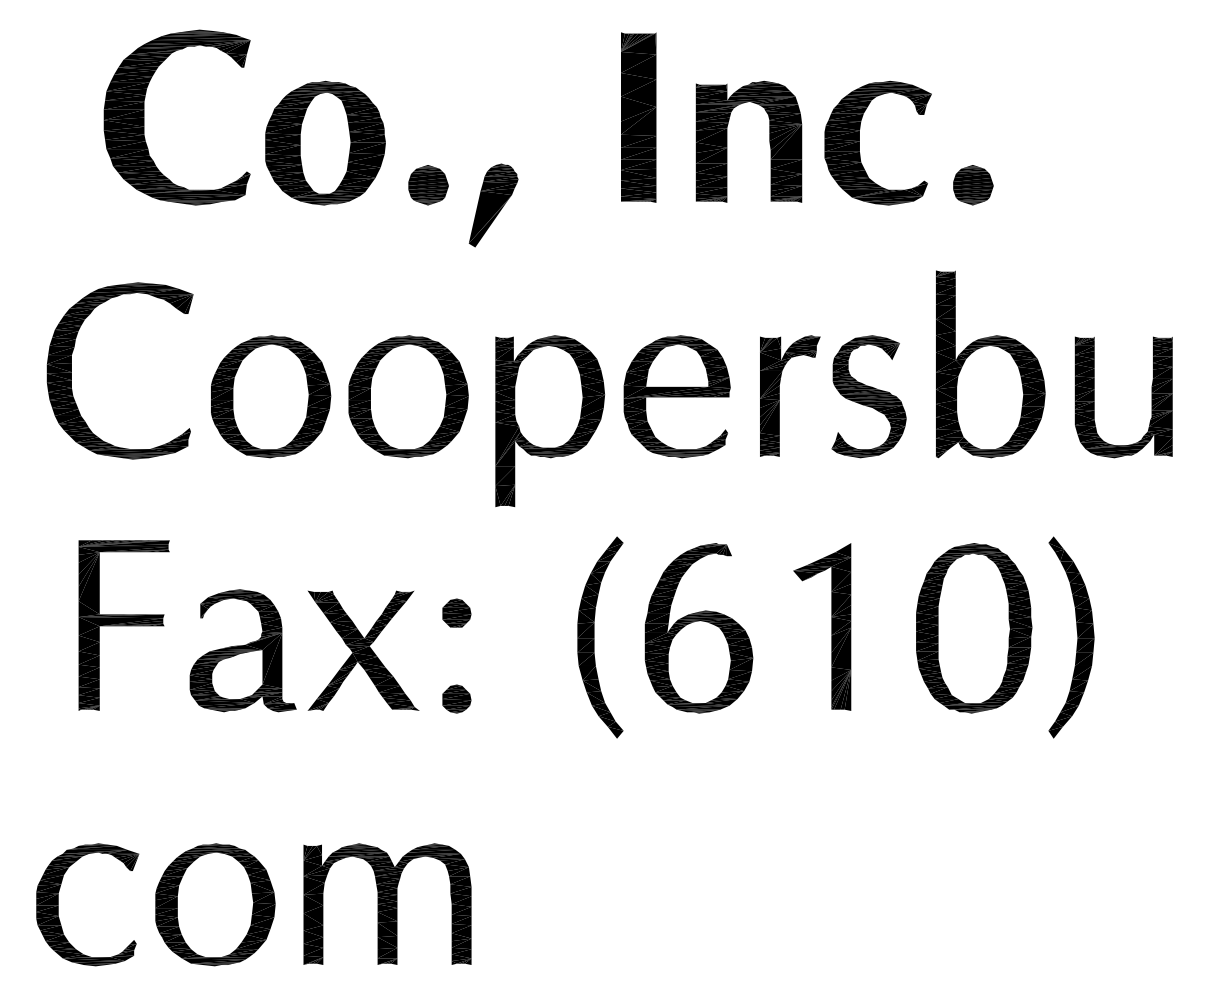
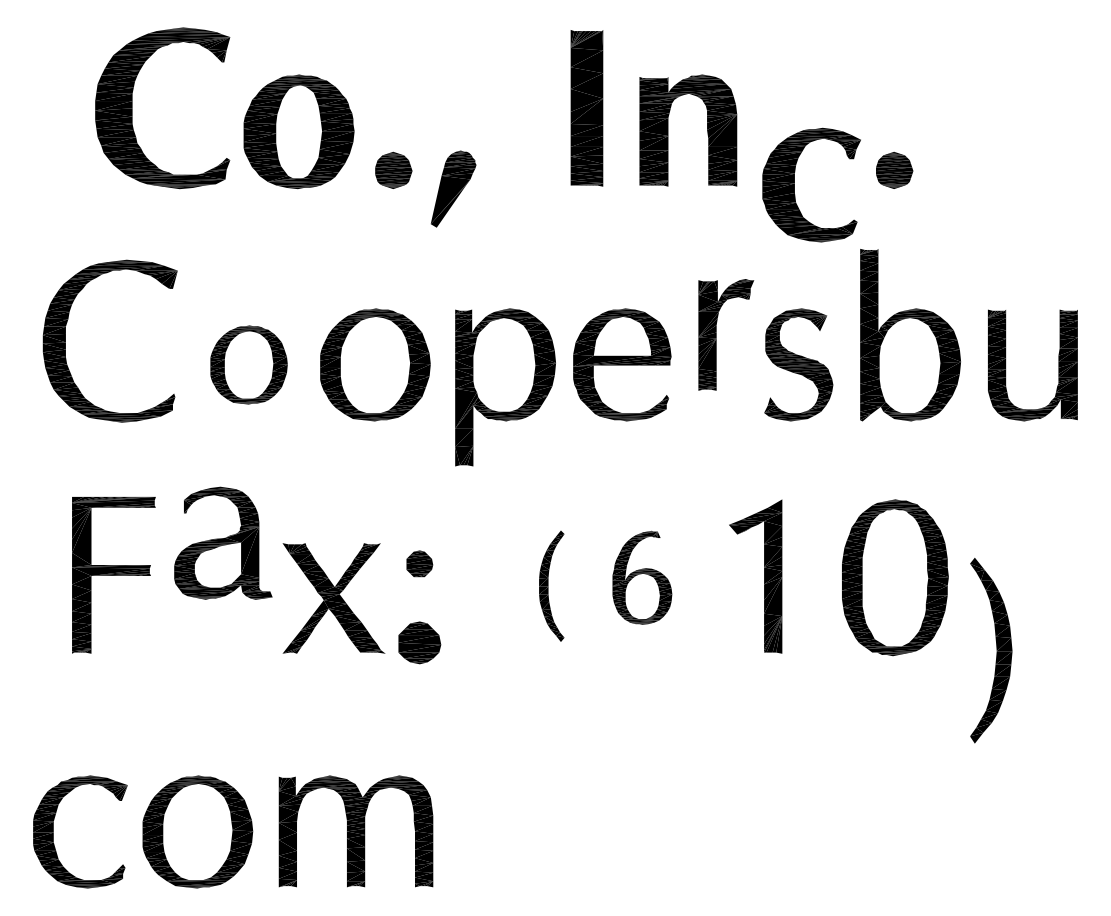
part: (859, 142) -> (794, 184), moved
part: (779, 395) -> (716, 334), moved
part: (271, 396) -> (249, 364), size x0.7
part: (698, 628) -> (641, 577), size x0.6
part: (600, 637) -> (551, 586), size x0.6
part: (1071, 637) -> (991, 650), moved
part: (242, 650) -> (222, 543), moved
part: (456, 698) -> (419, 642), size x1.6

